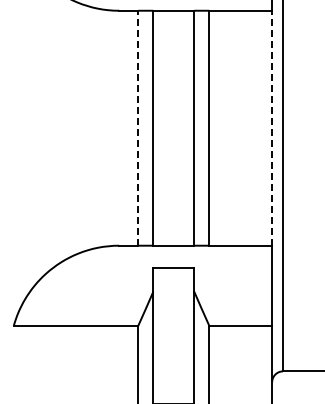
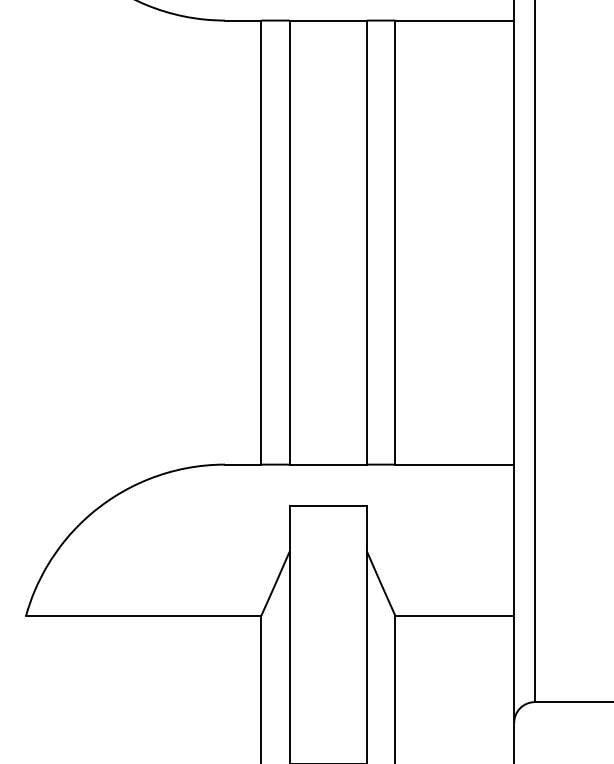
line: (138, 127) -> (261, 241), dashed -> solid
line: (272, 127) -> (514, 241), dashed -> solid

